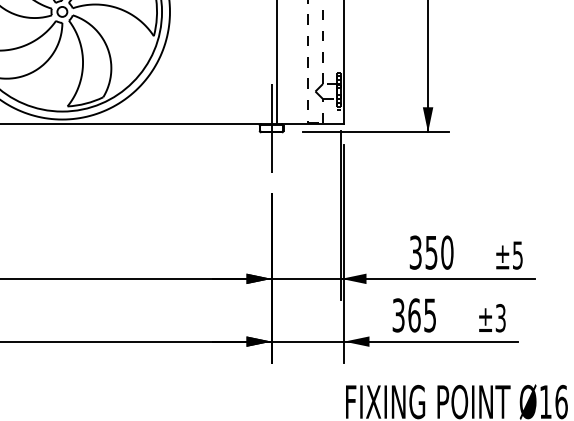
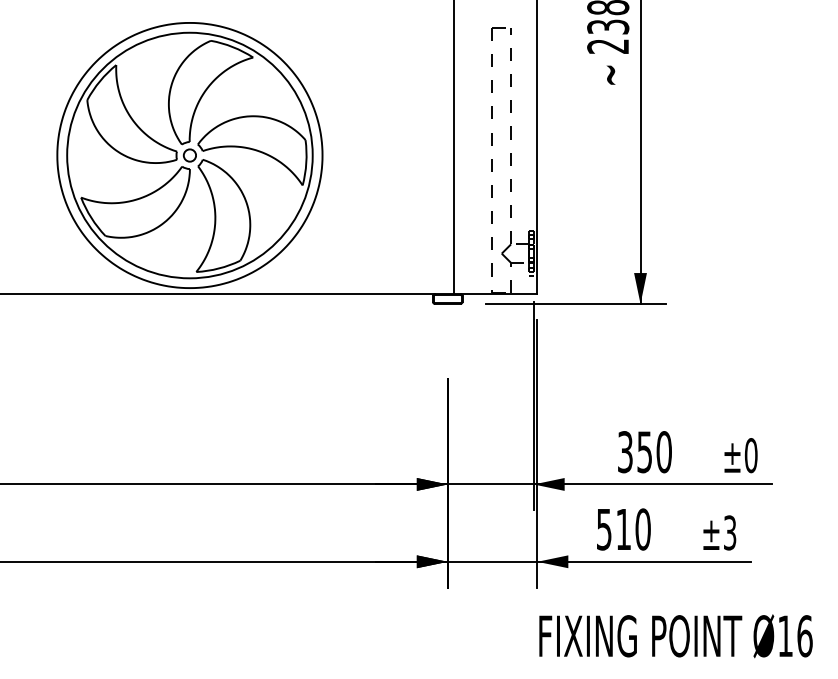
line: (271, 127) -> (447, 298), removed
text: (517, 255) -> (750, 455), ±5 -> ±0
text: (414, 315) -> (623, 529), 365 -> 510

